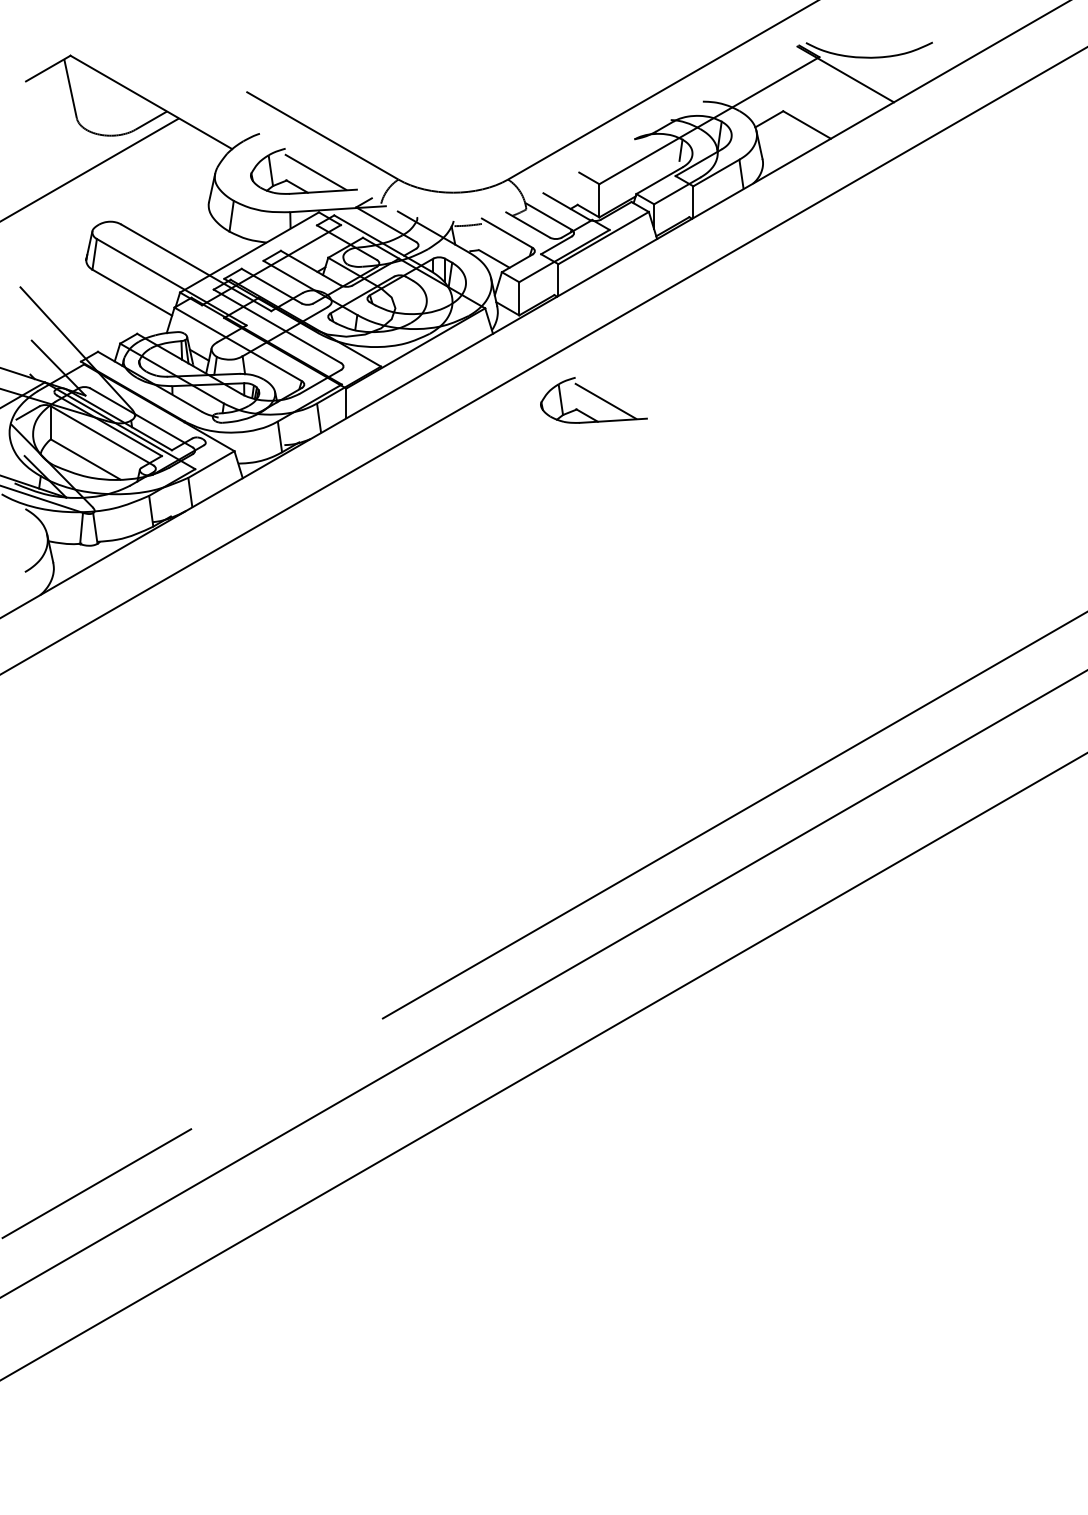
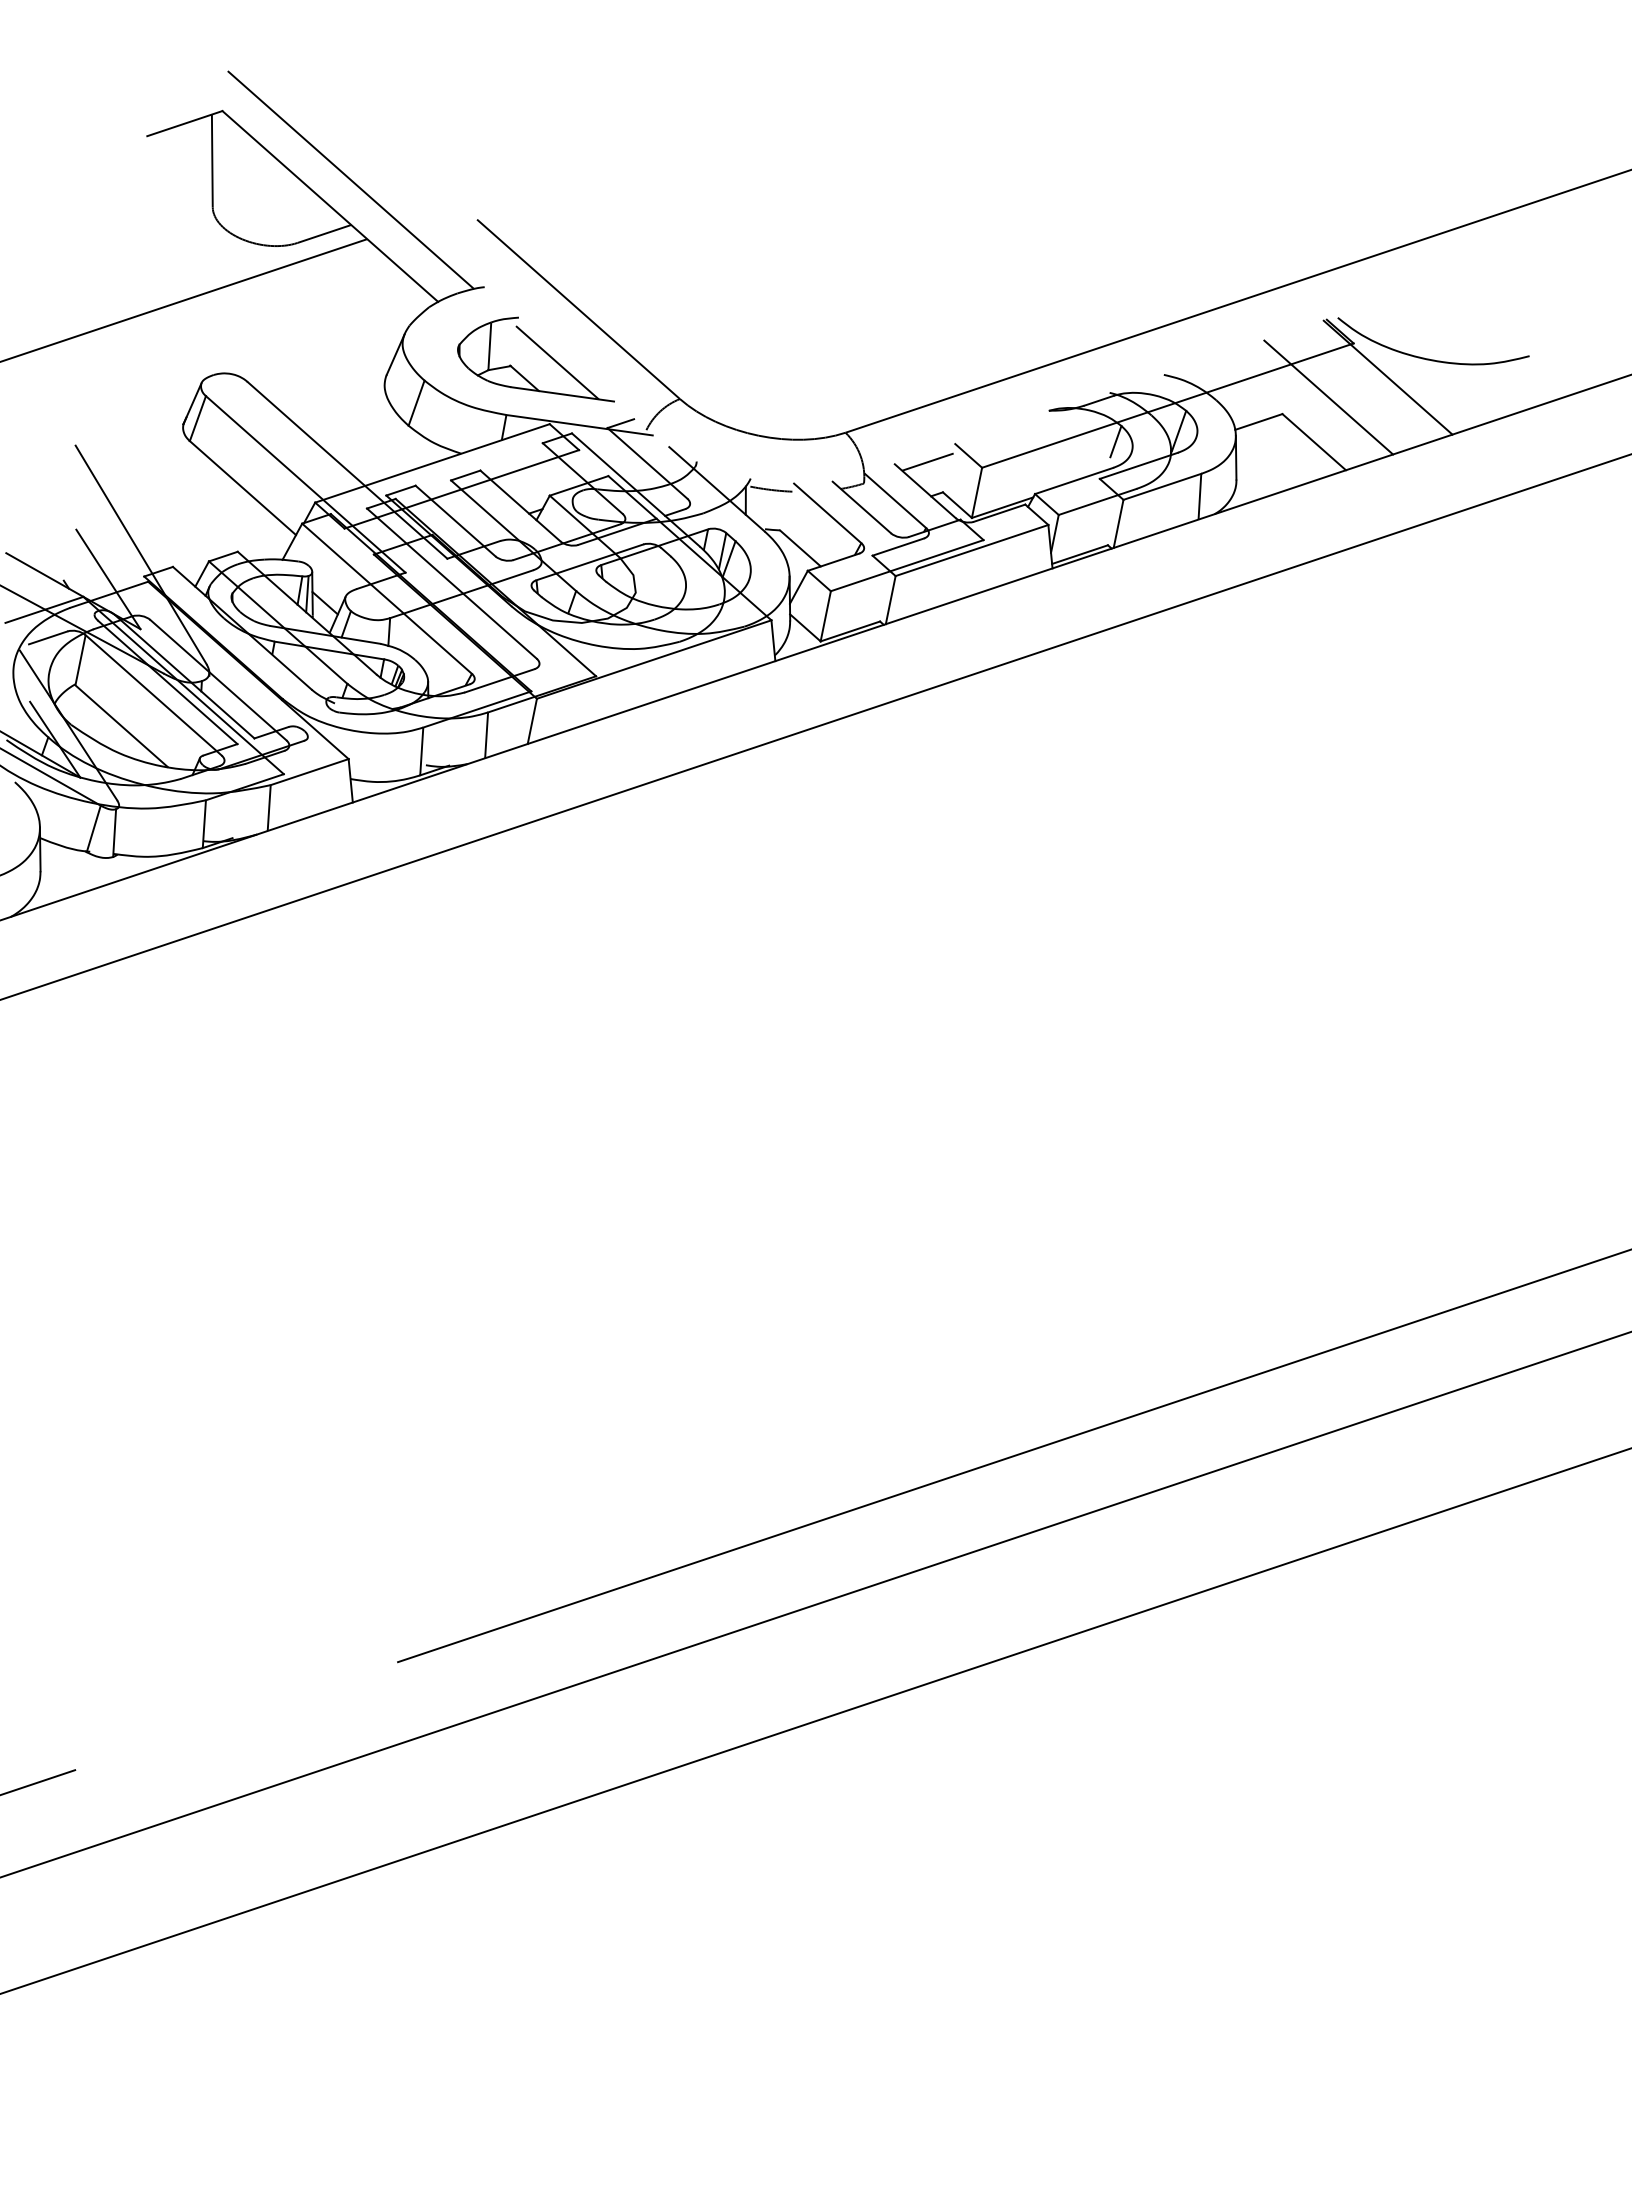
line: (160, 82) -> (350, 179), added
line: (810, 94) -> (1328, 397), added
line: (563, 187) -> (926, 461), added
part: (593, 400) -> (906, 792), removed

